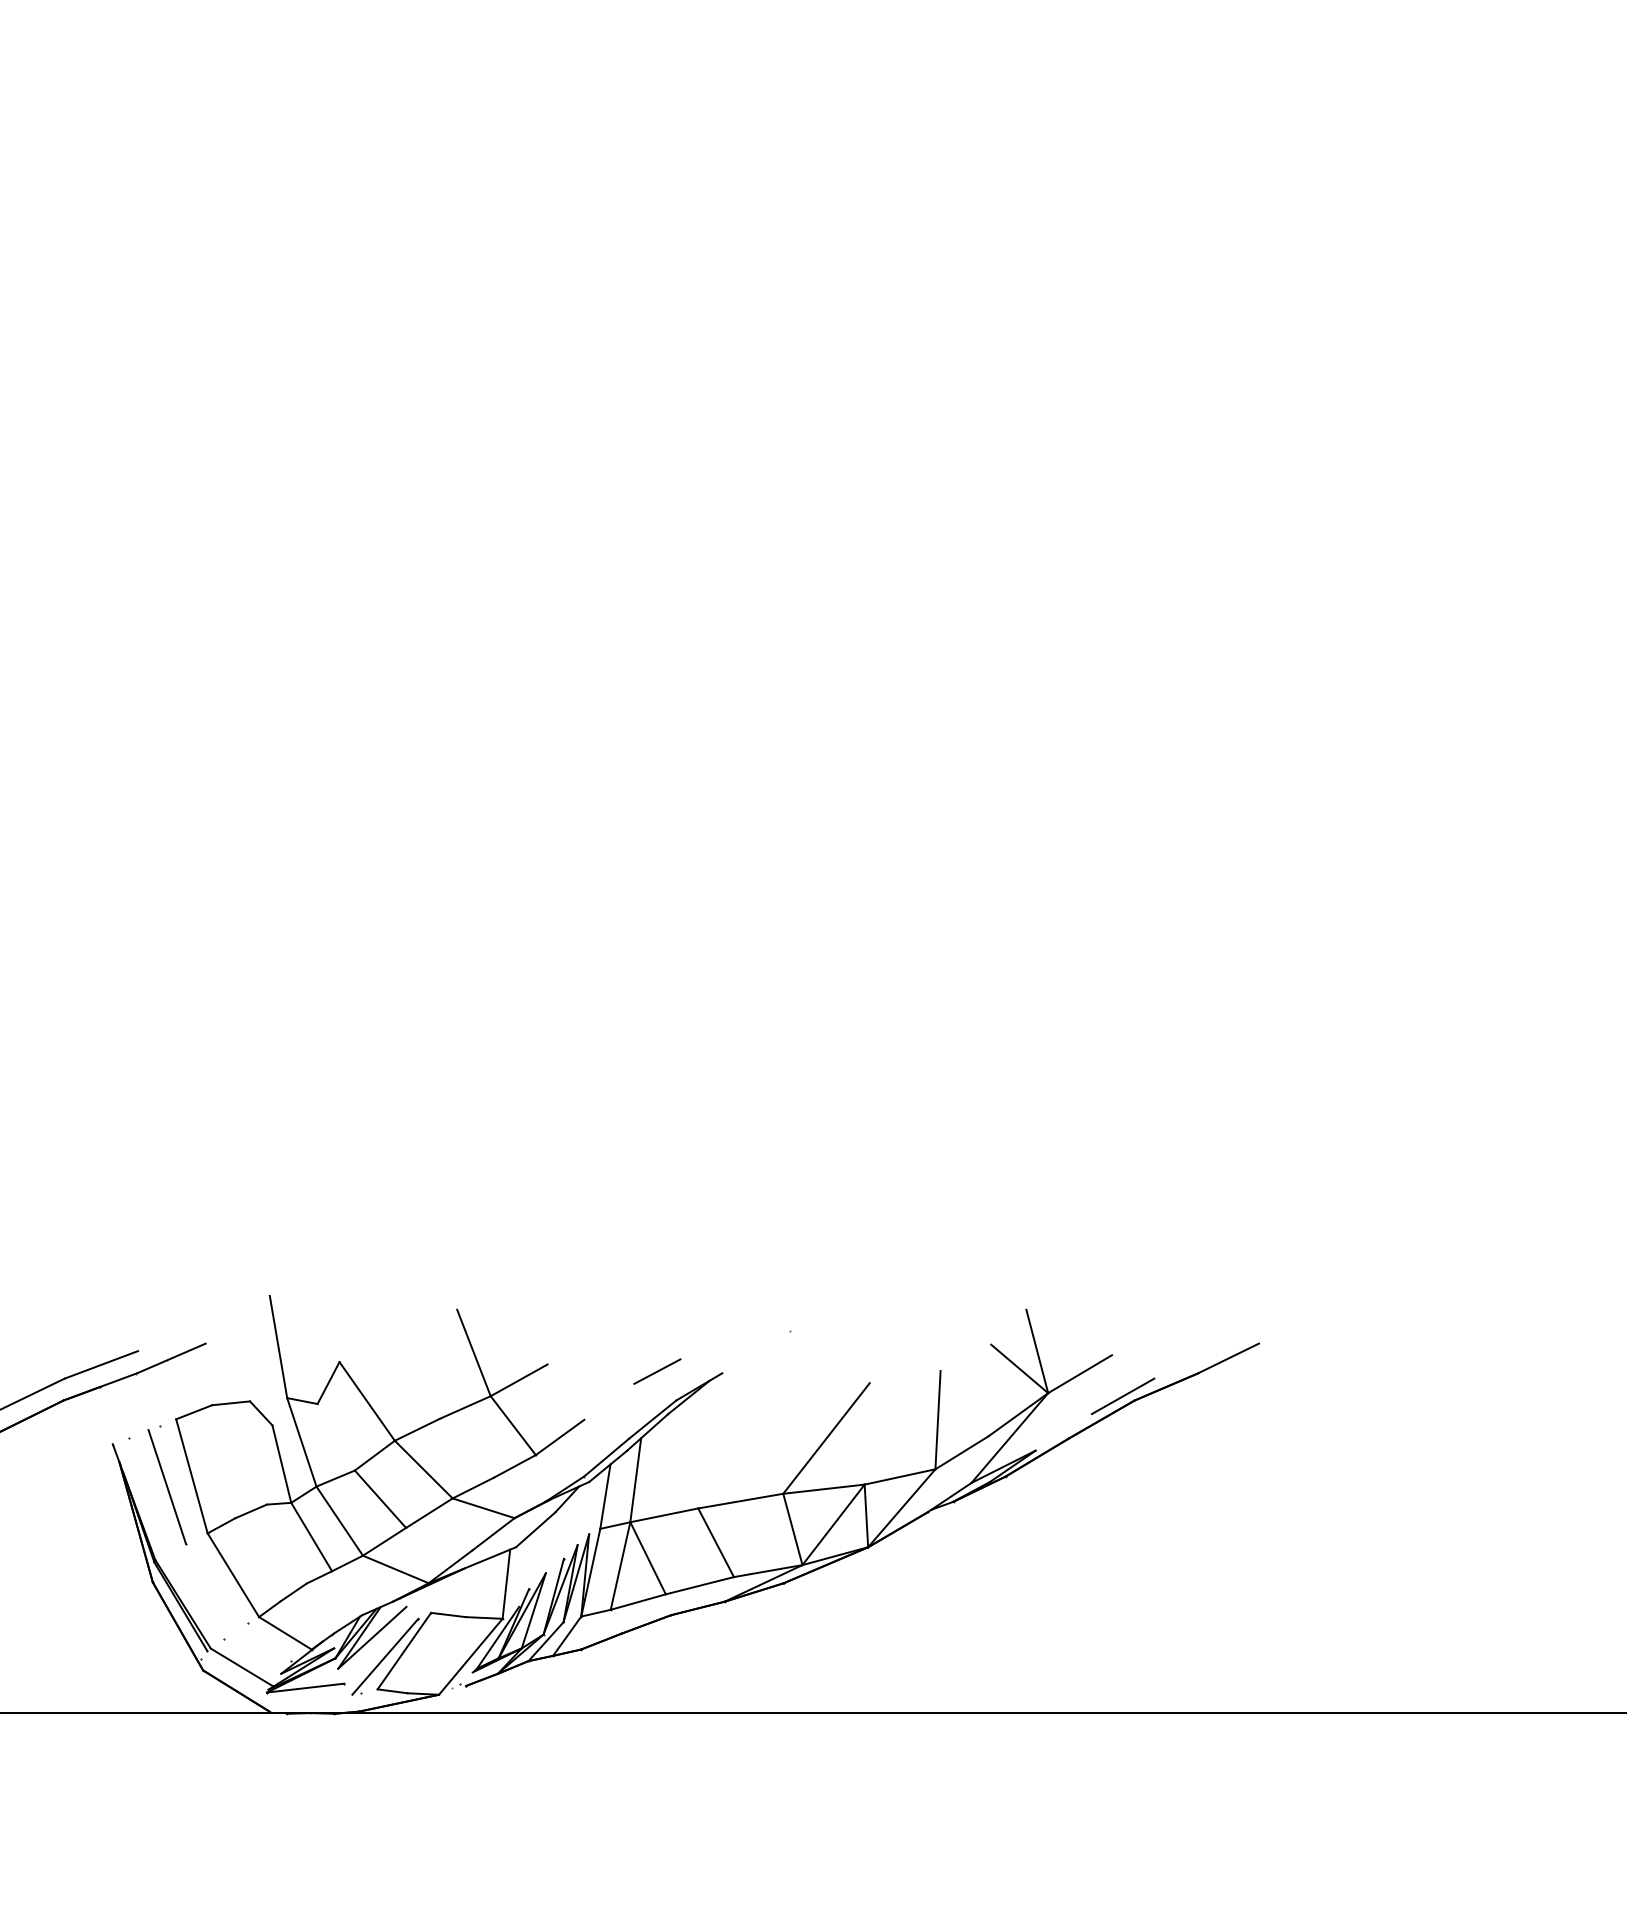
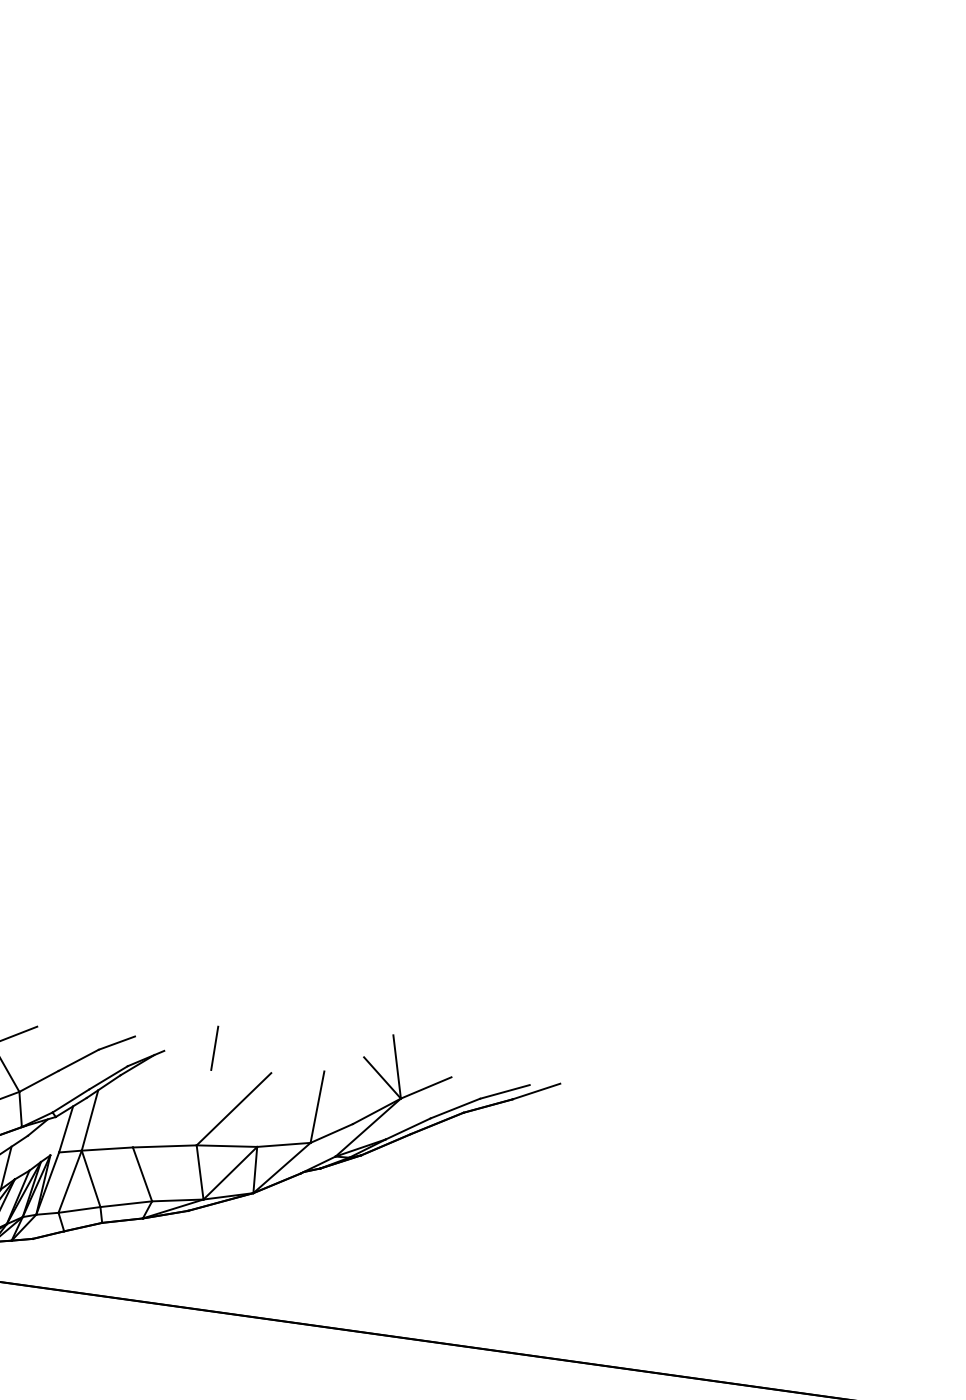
line: (1186, 1364) -> (505, 1091), added
line: (609, 1401) -> (78, 1060), added
line: (1063, 1432) -> (408, 1128), added

